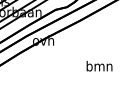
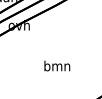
text: (99, 65) -> (57, 65), moved

